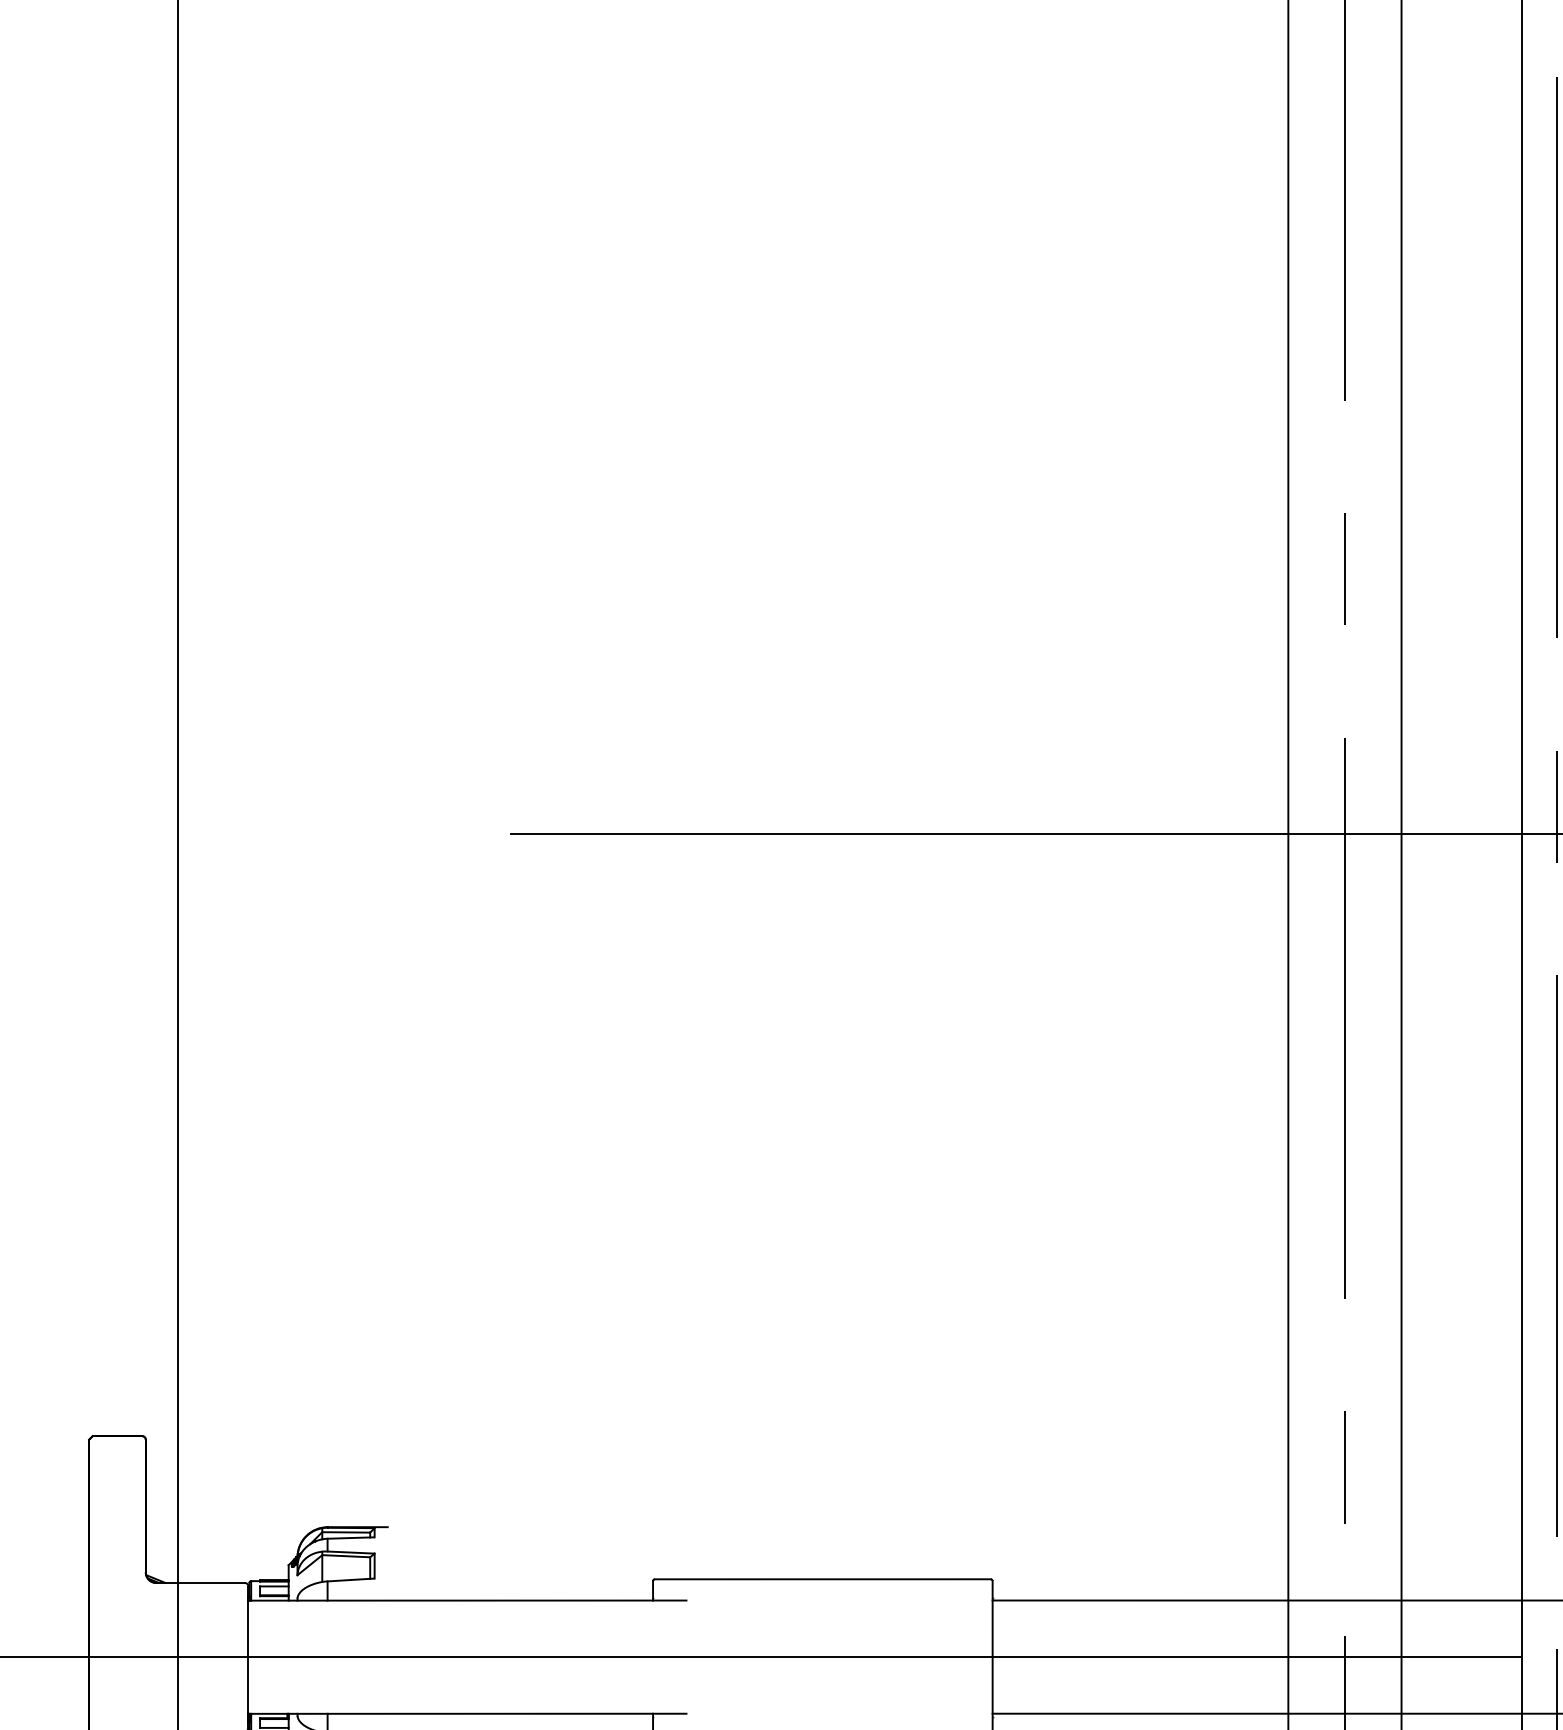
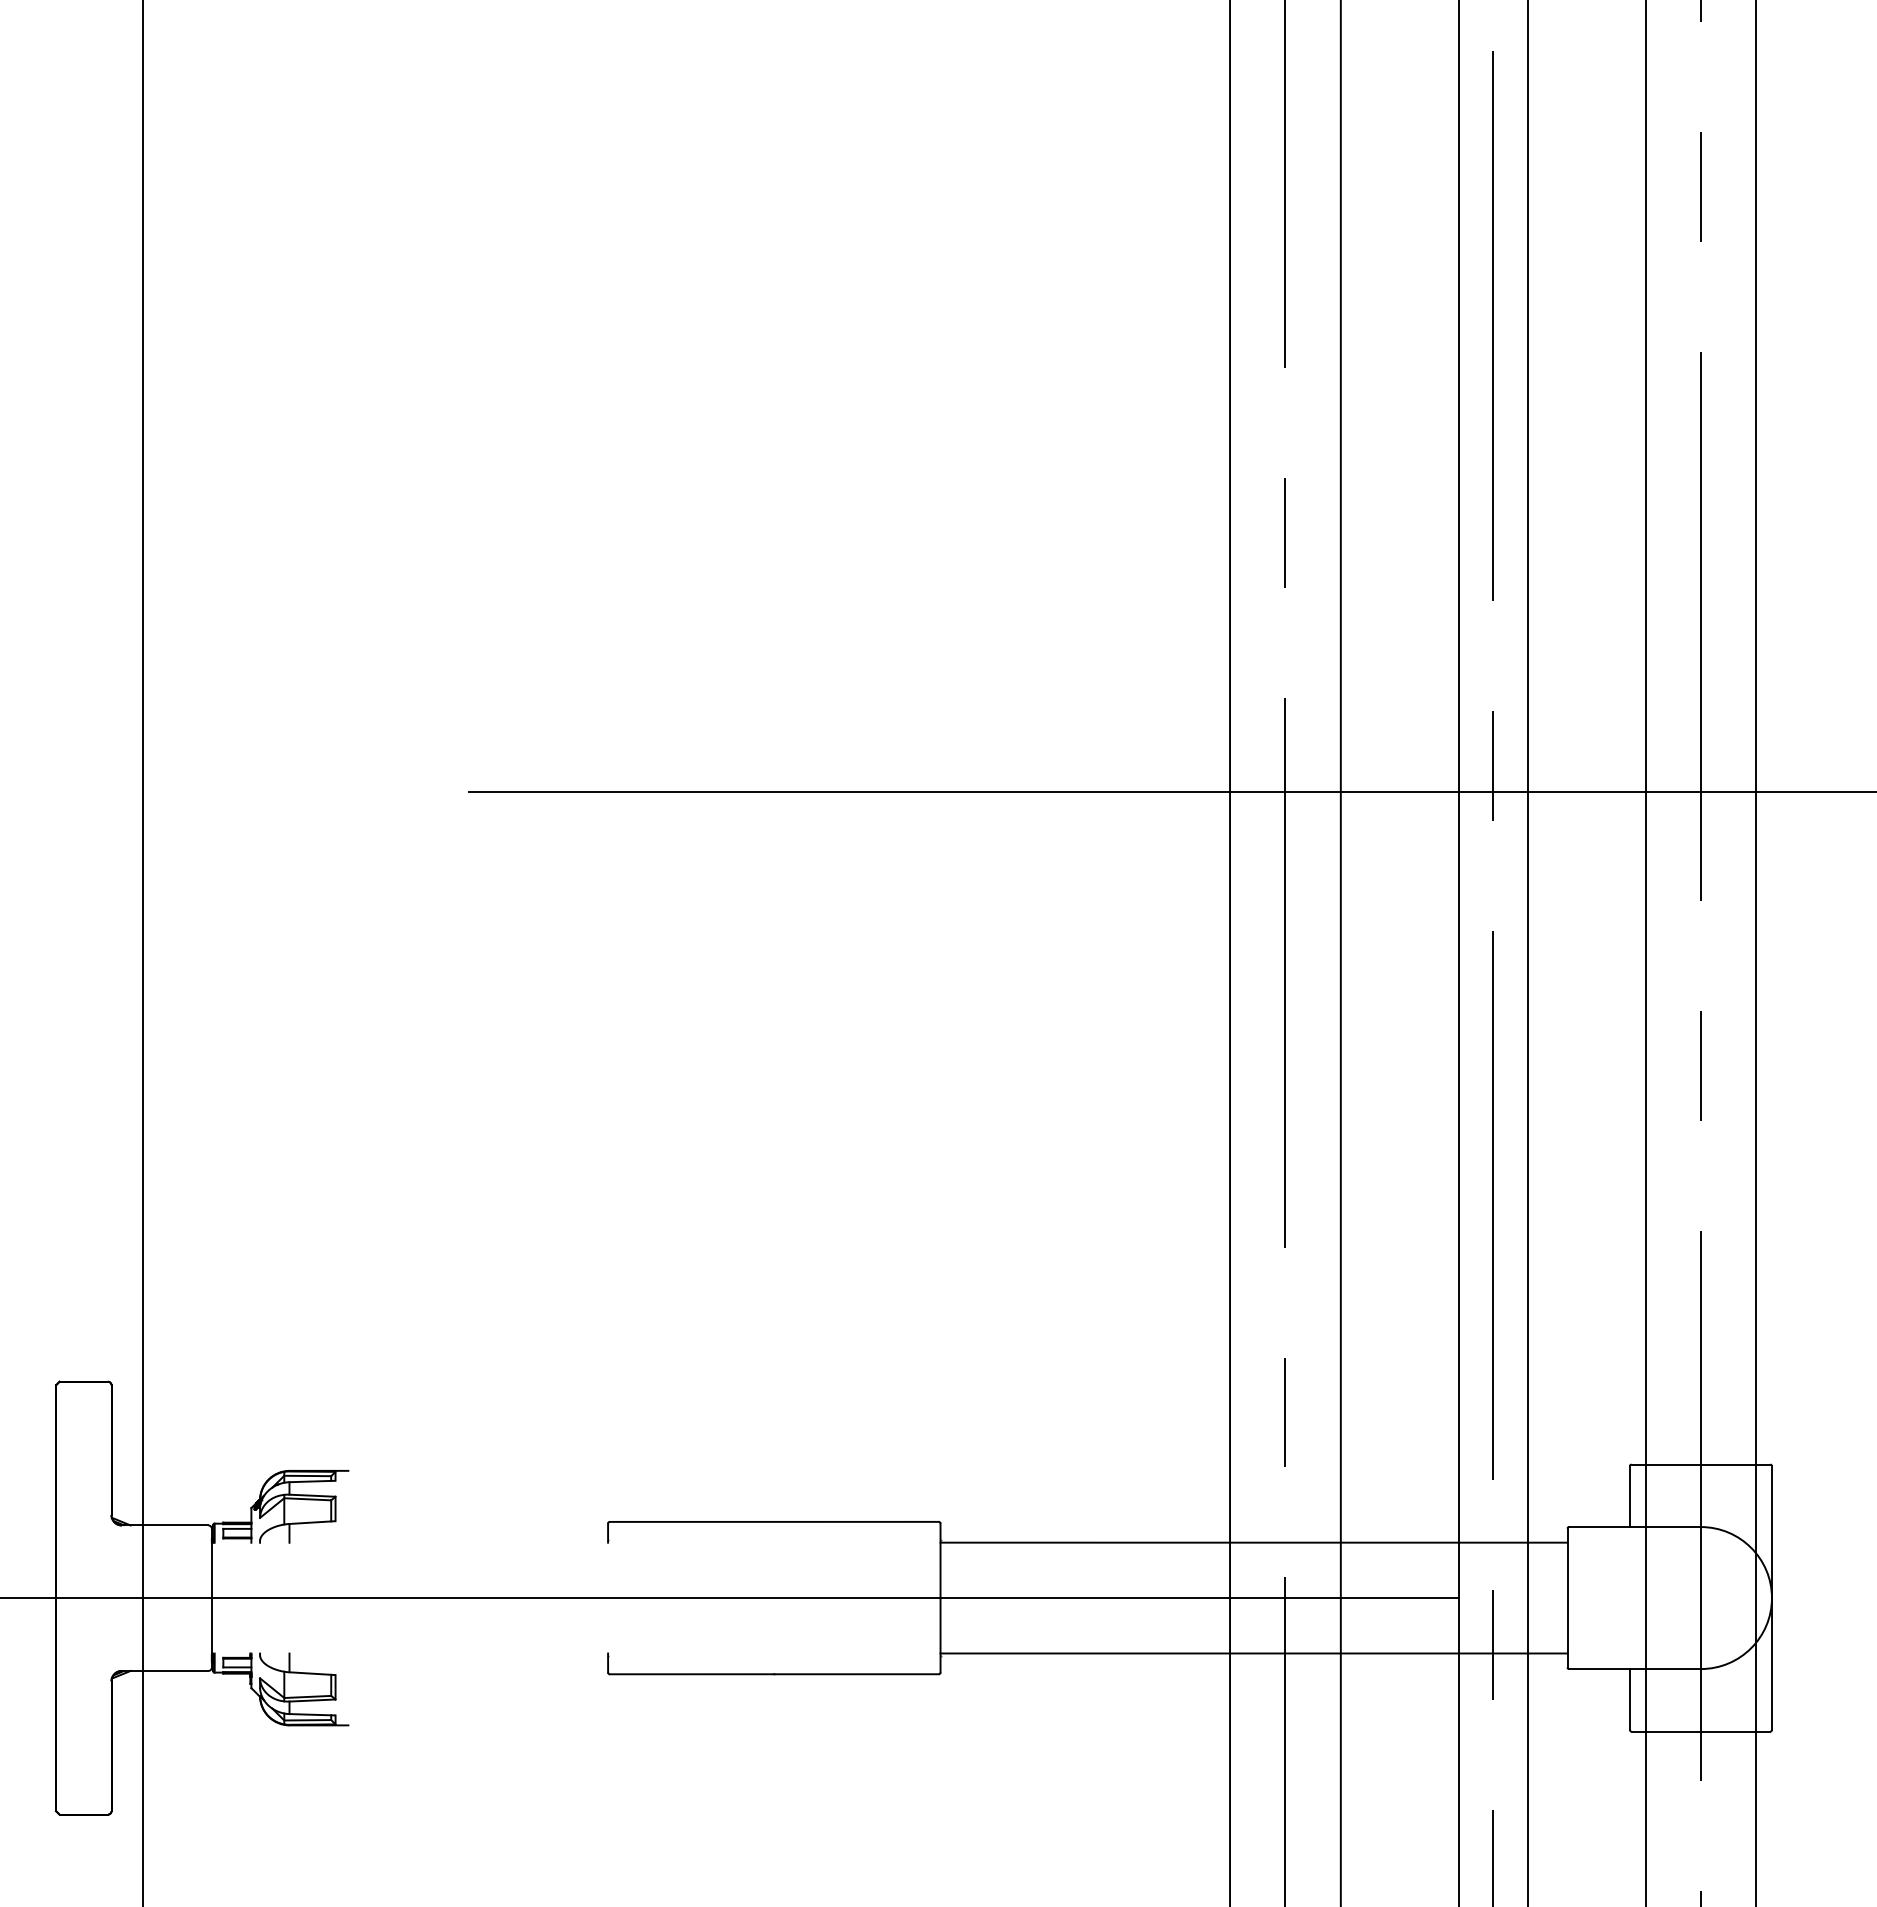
line: (466, 1600) -> (425, 1542), removed
line: (466, 1713) -> (425, 1653), removed

